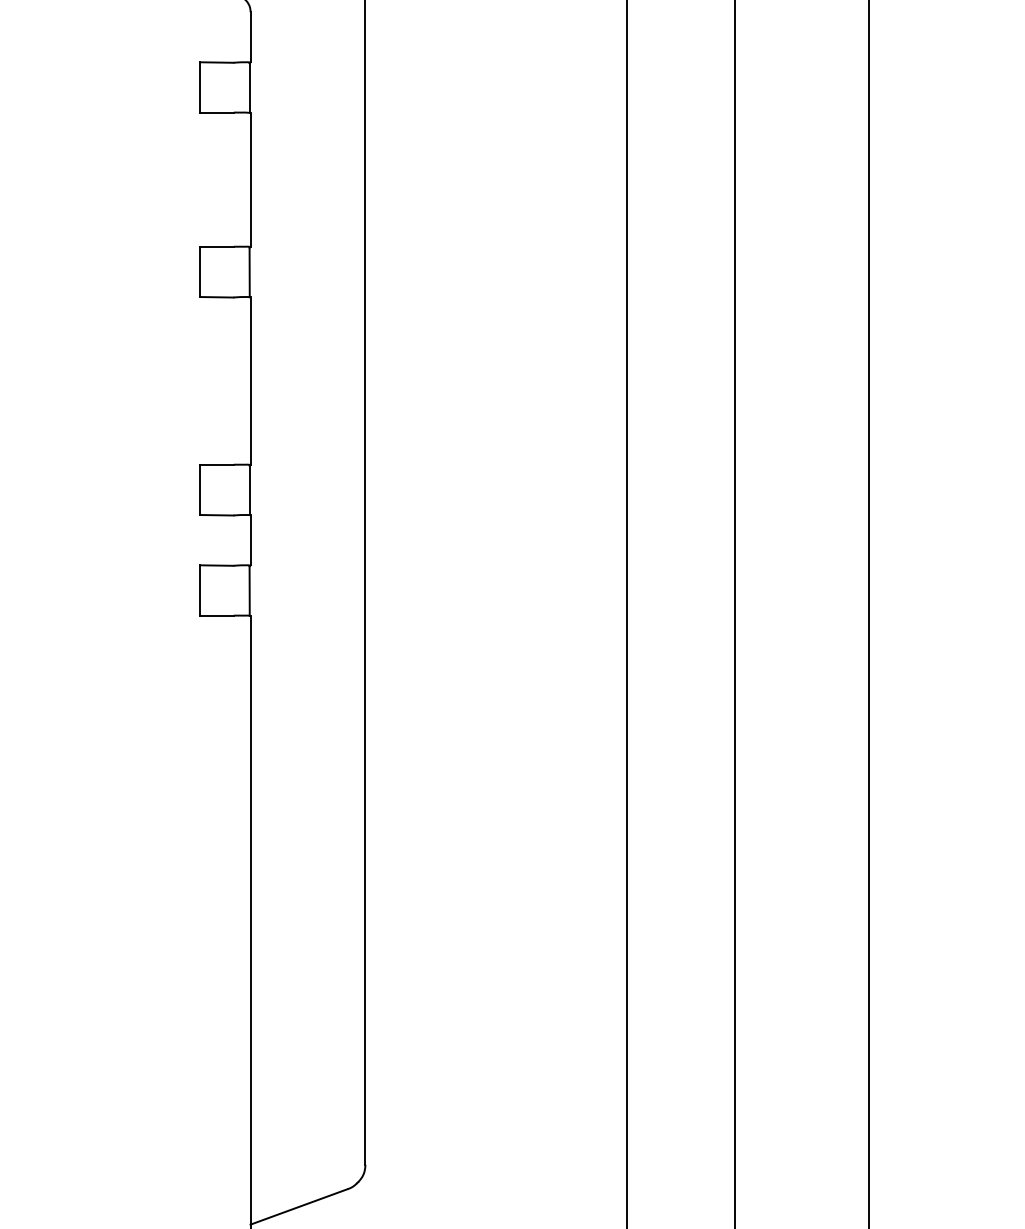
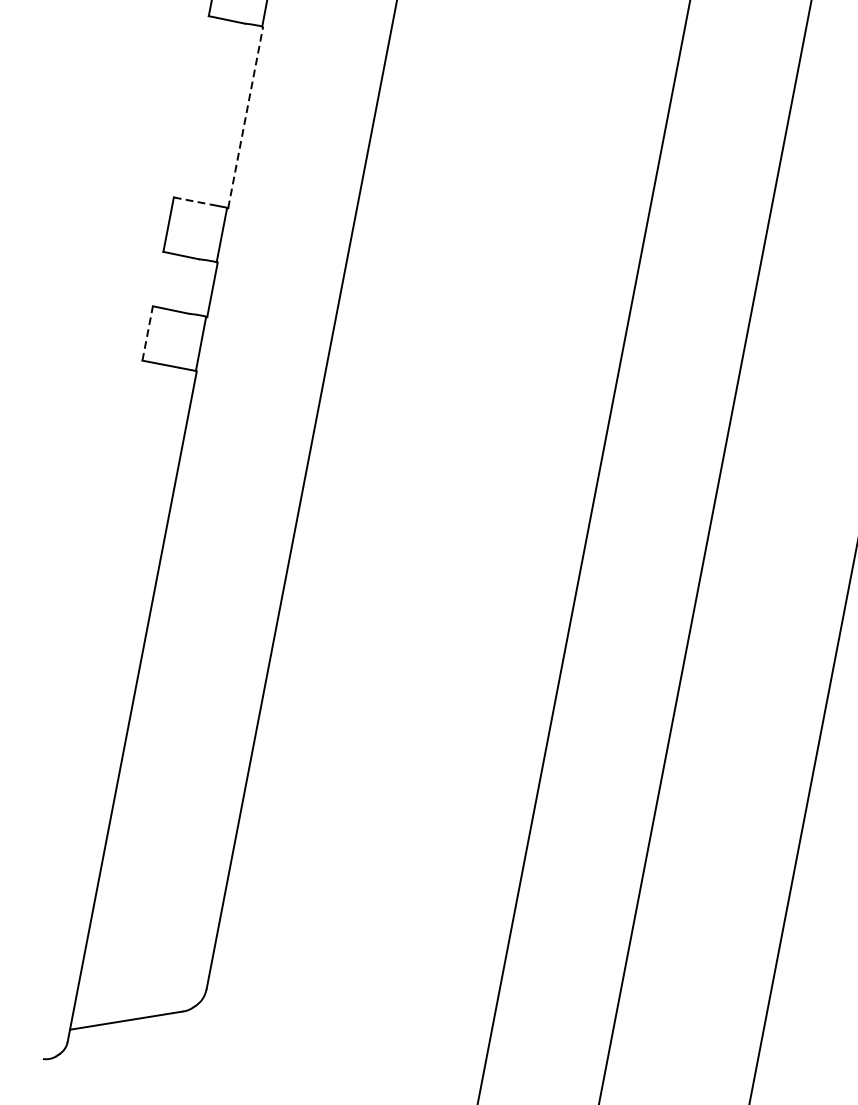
line: (250, 381) -> (245, 117), solid -> dashed
line: (217, 464) -> (192, 200), solid -> dashed
line: (200, 589) -> (148, 332), solid -> dashed

